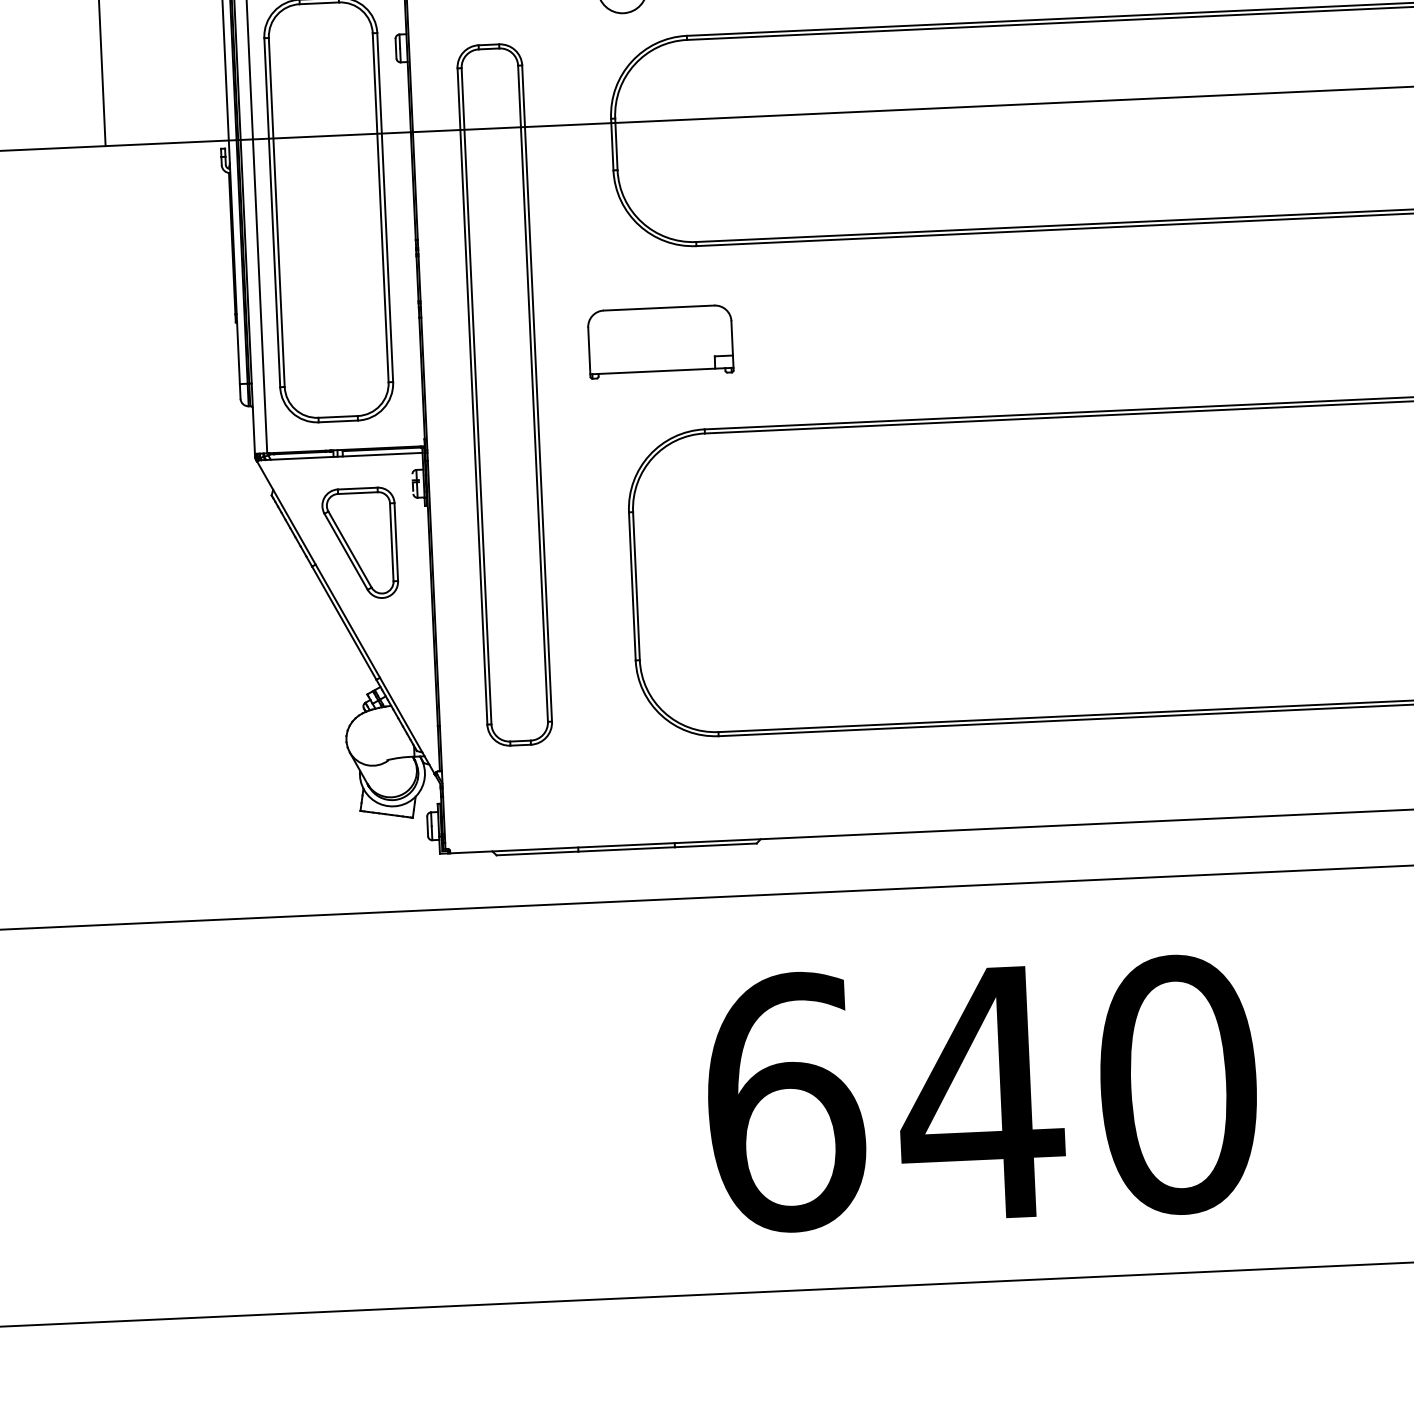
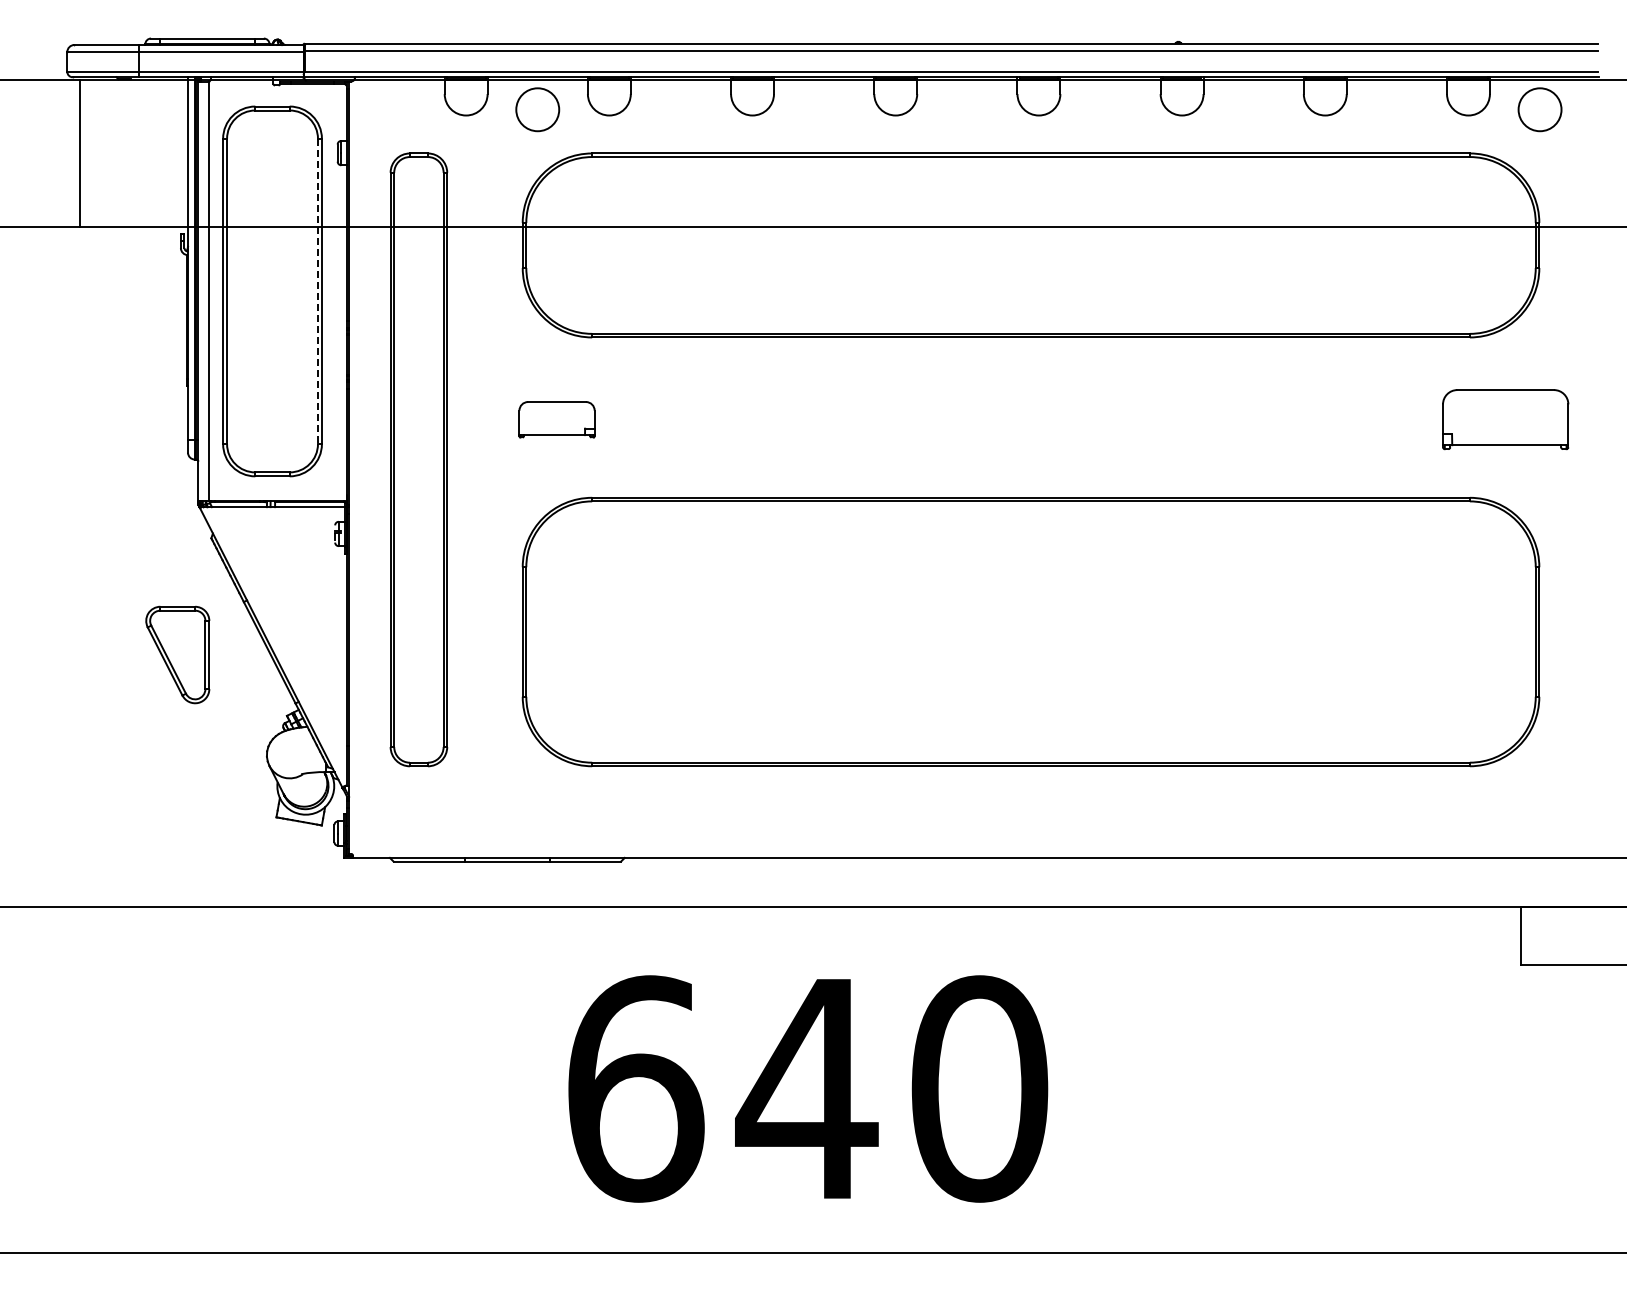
line: (380, 207) -> (317, 291), solid -> dashed
part: (659, 341) -> (556, 419), size x0.6
part: (359, 543) -> (177, 654), moved

